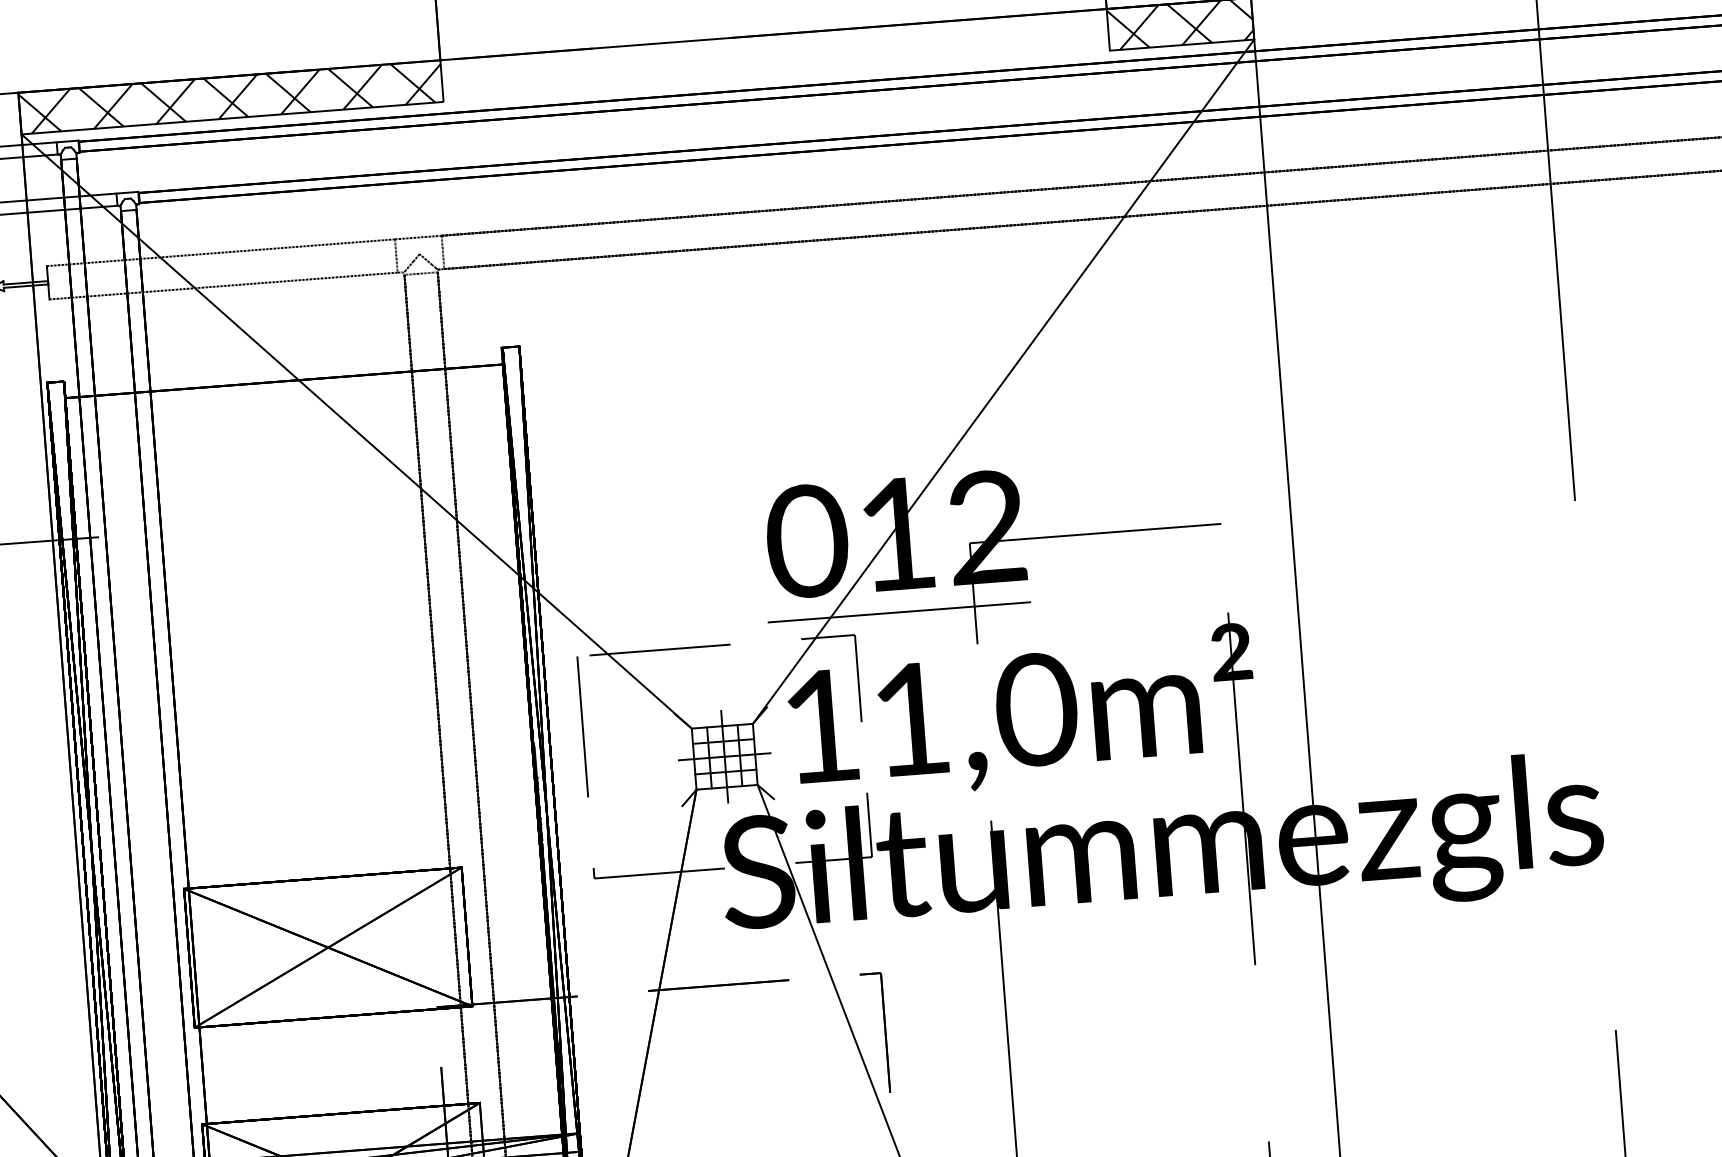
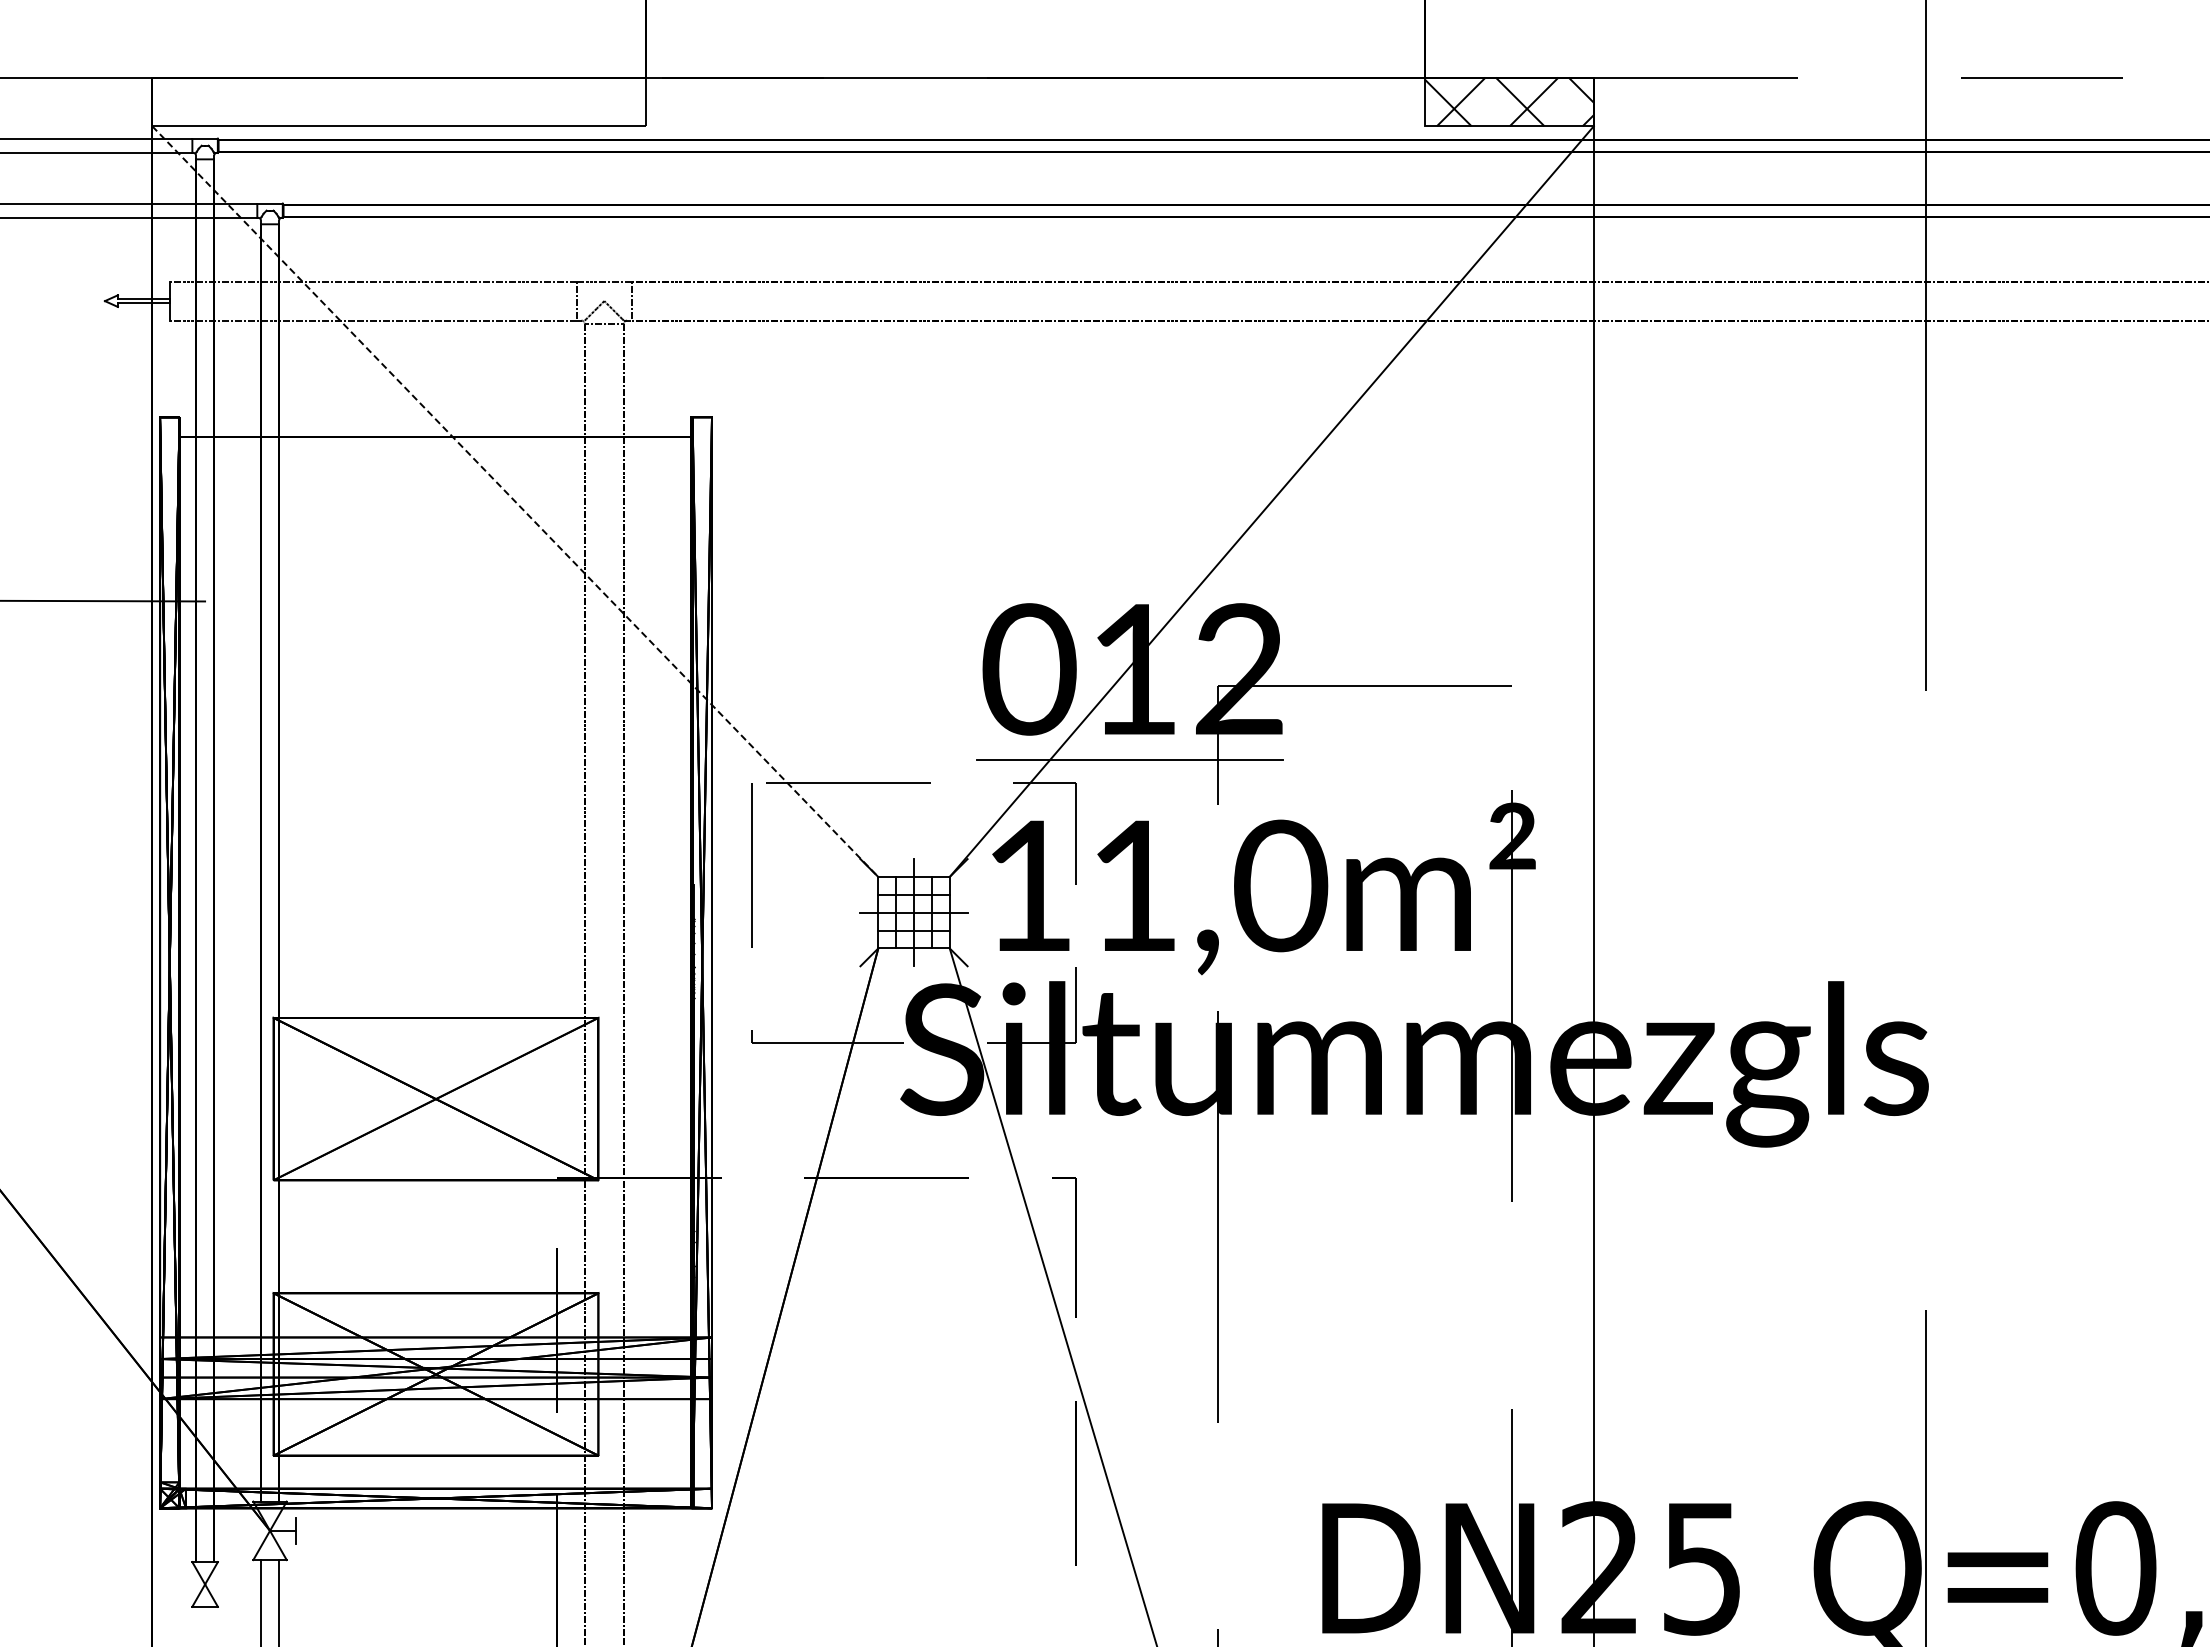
hatch: (230, 97) -> (398, 101), removed
line: (356, 431) -> (515, 501), solid -> dashed

